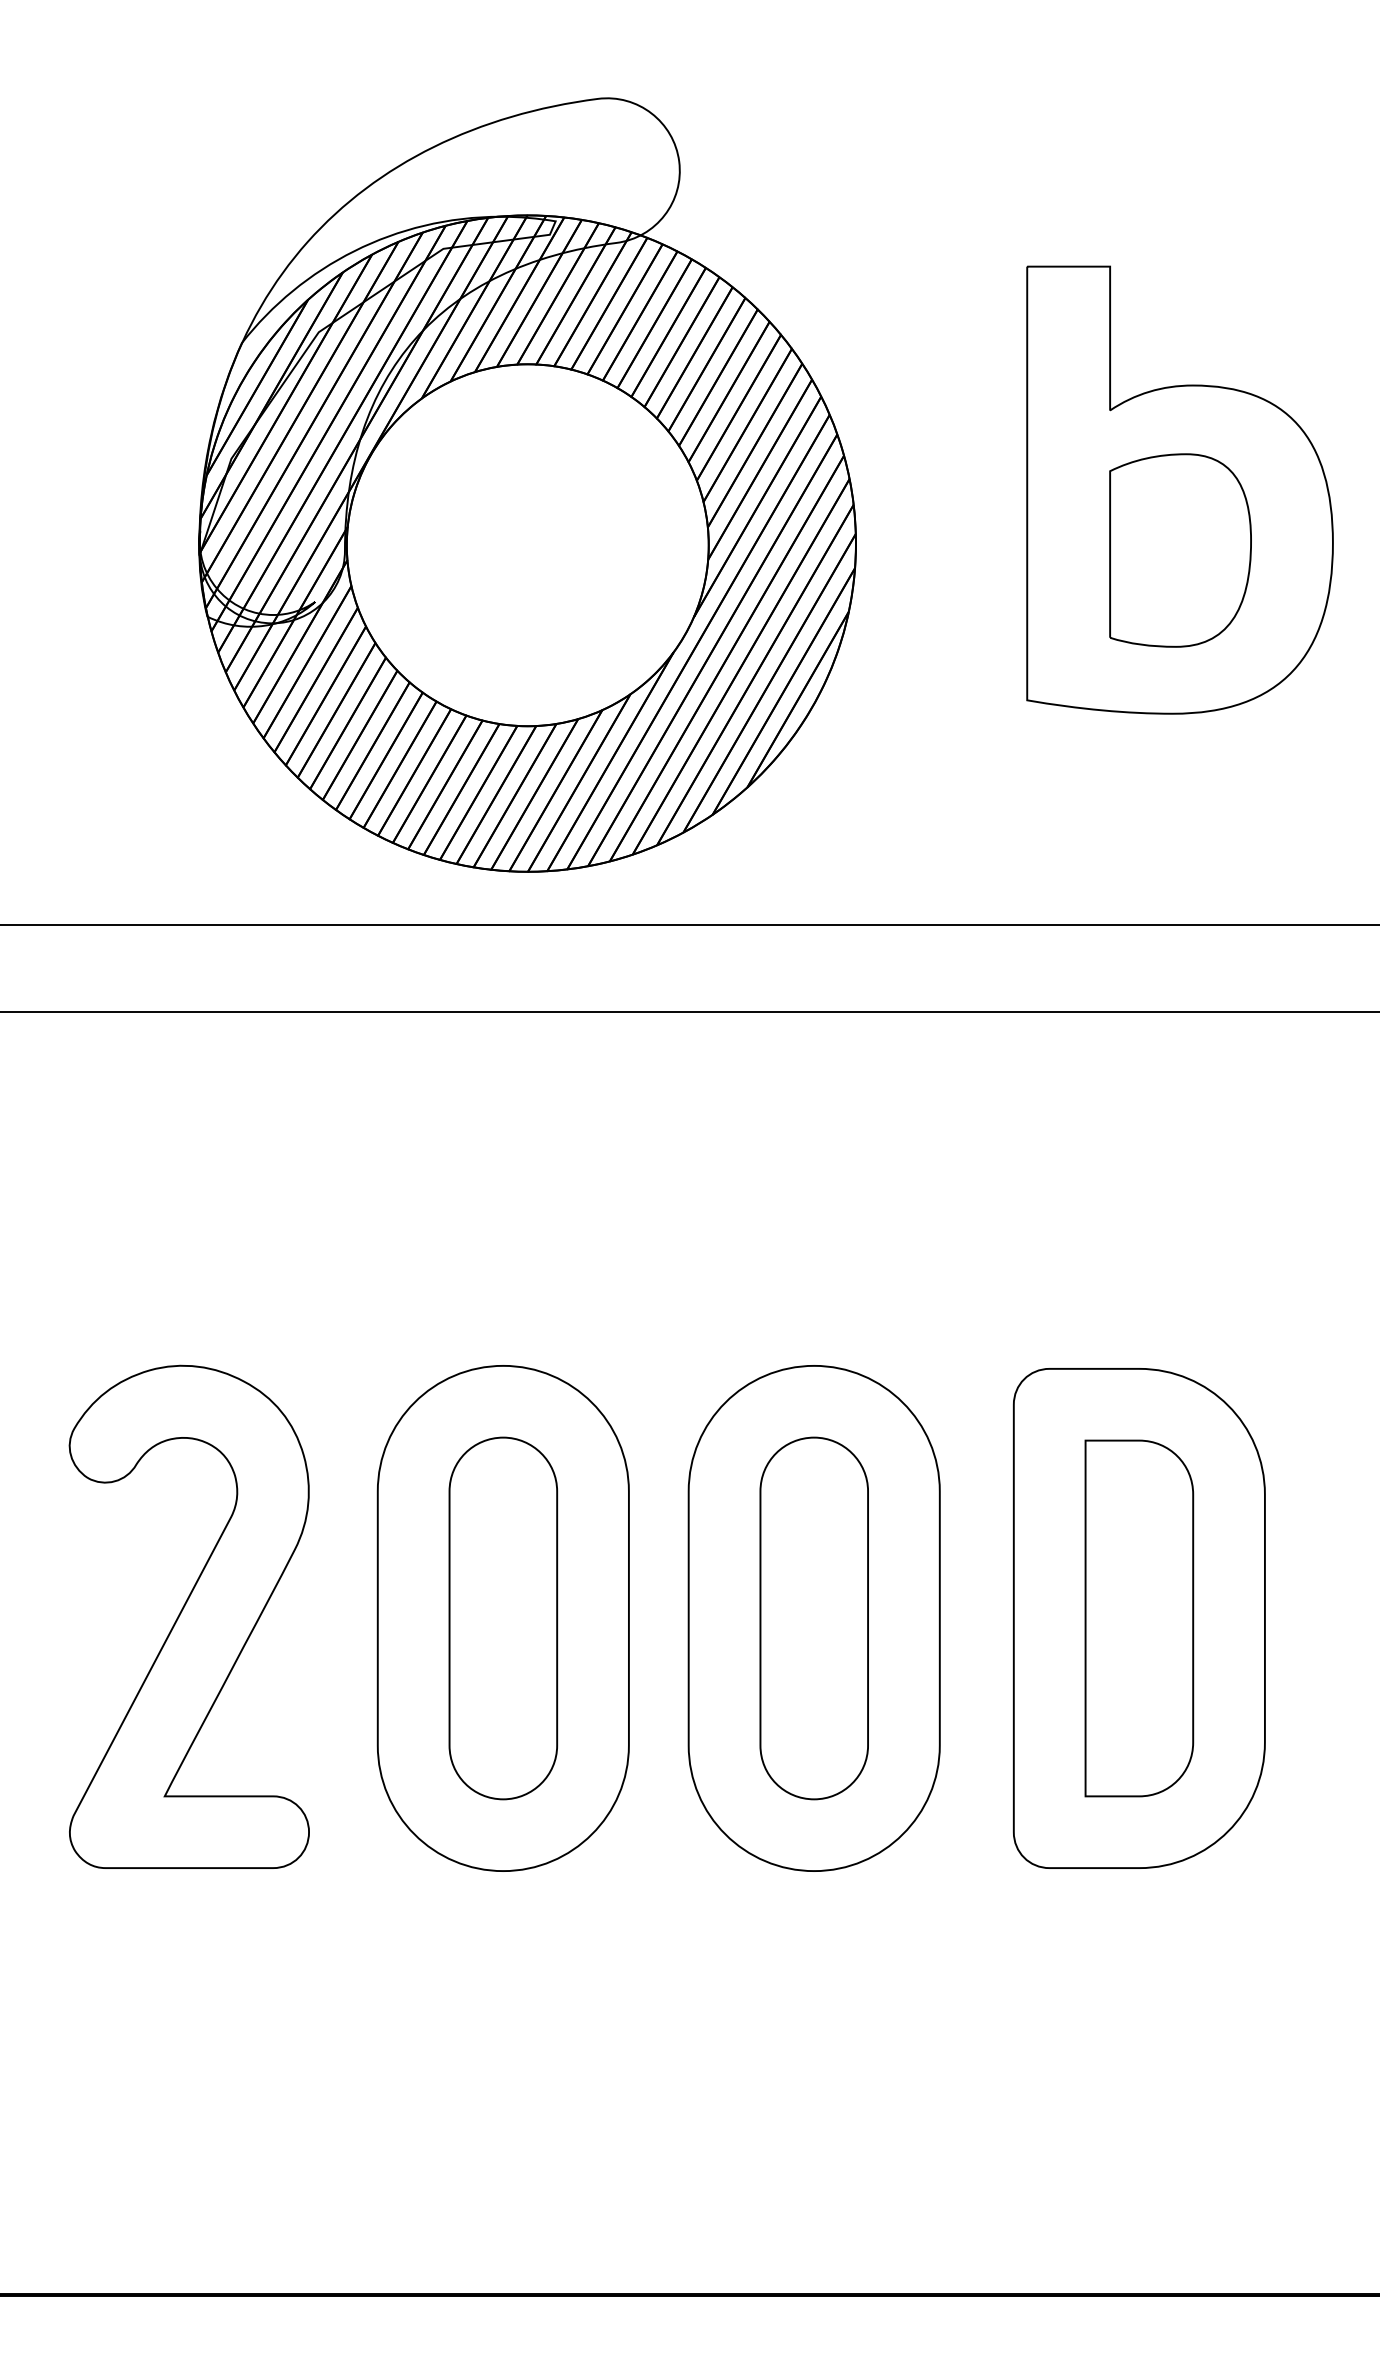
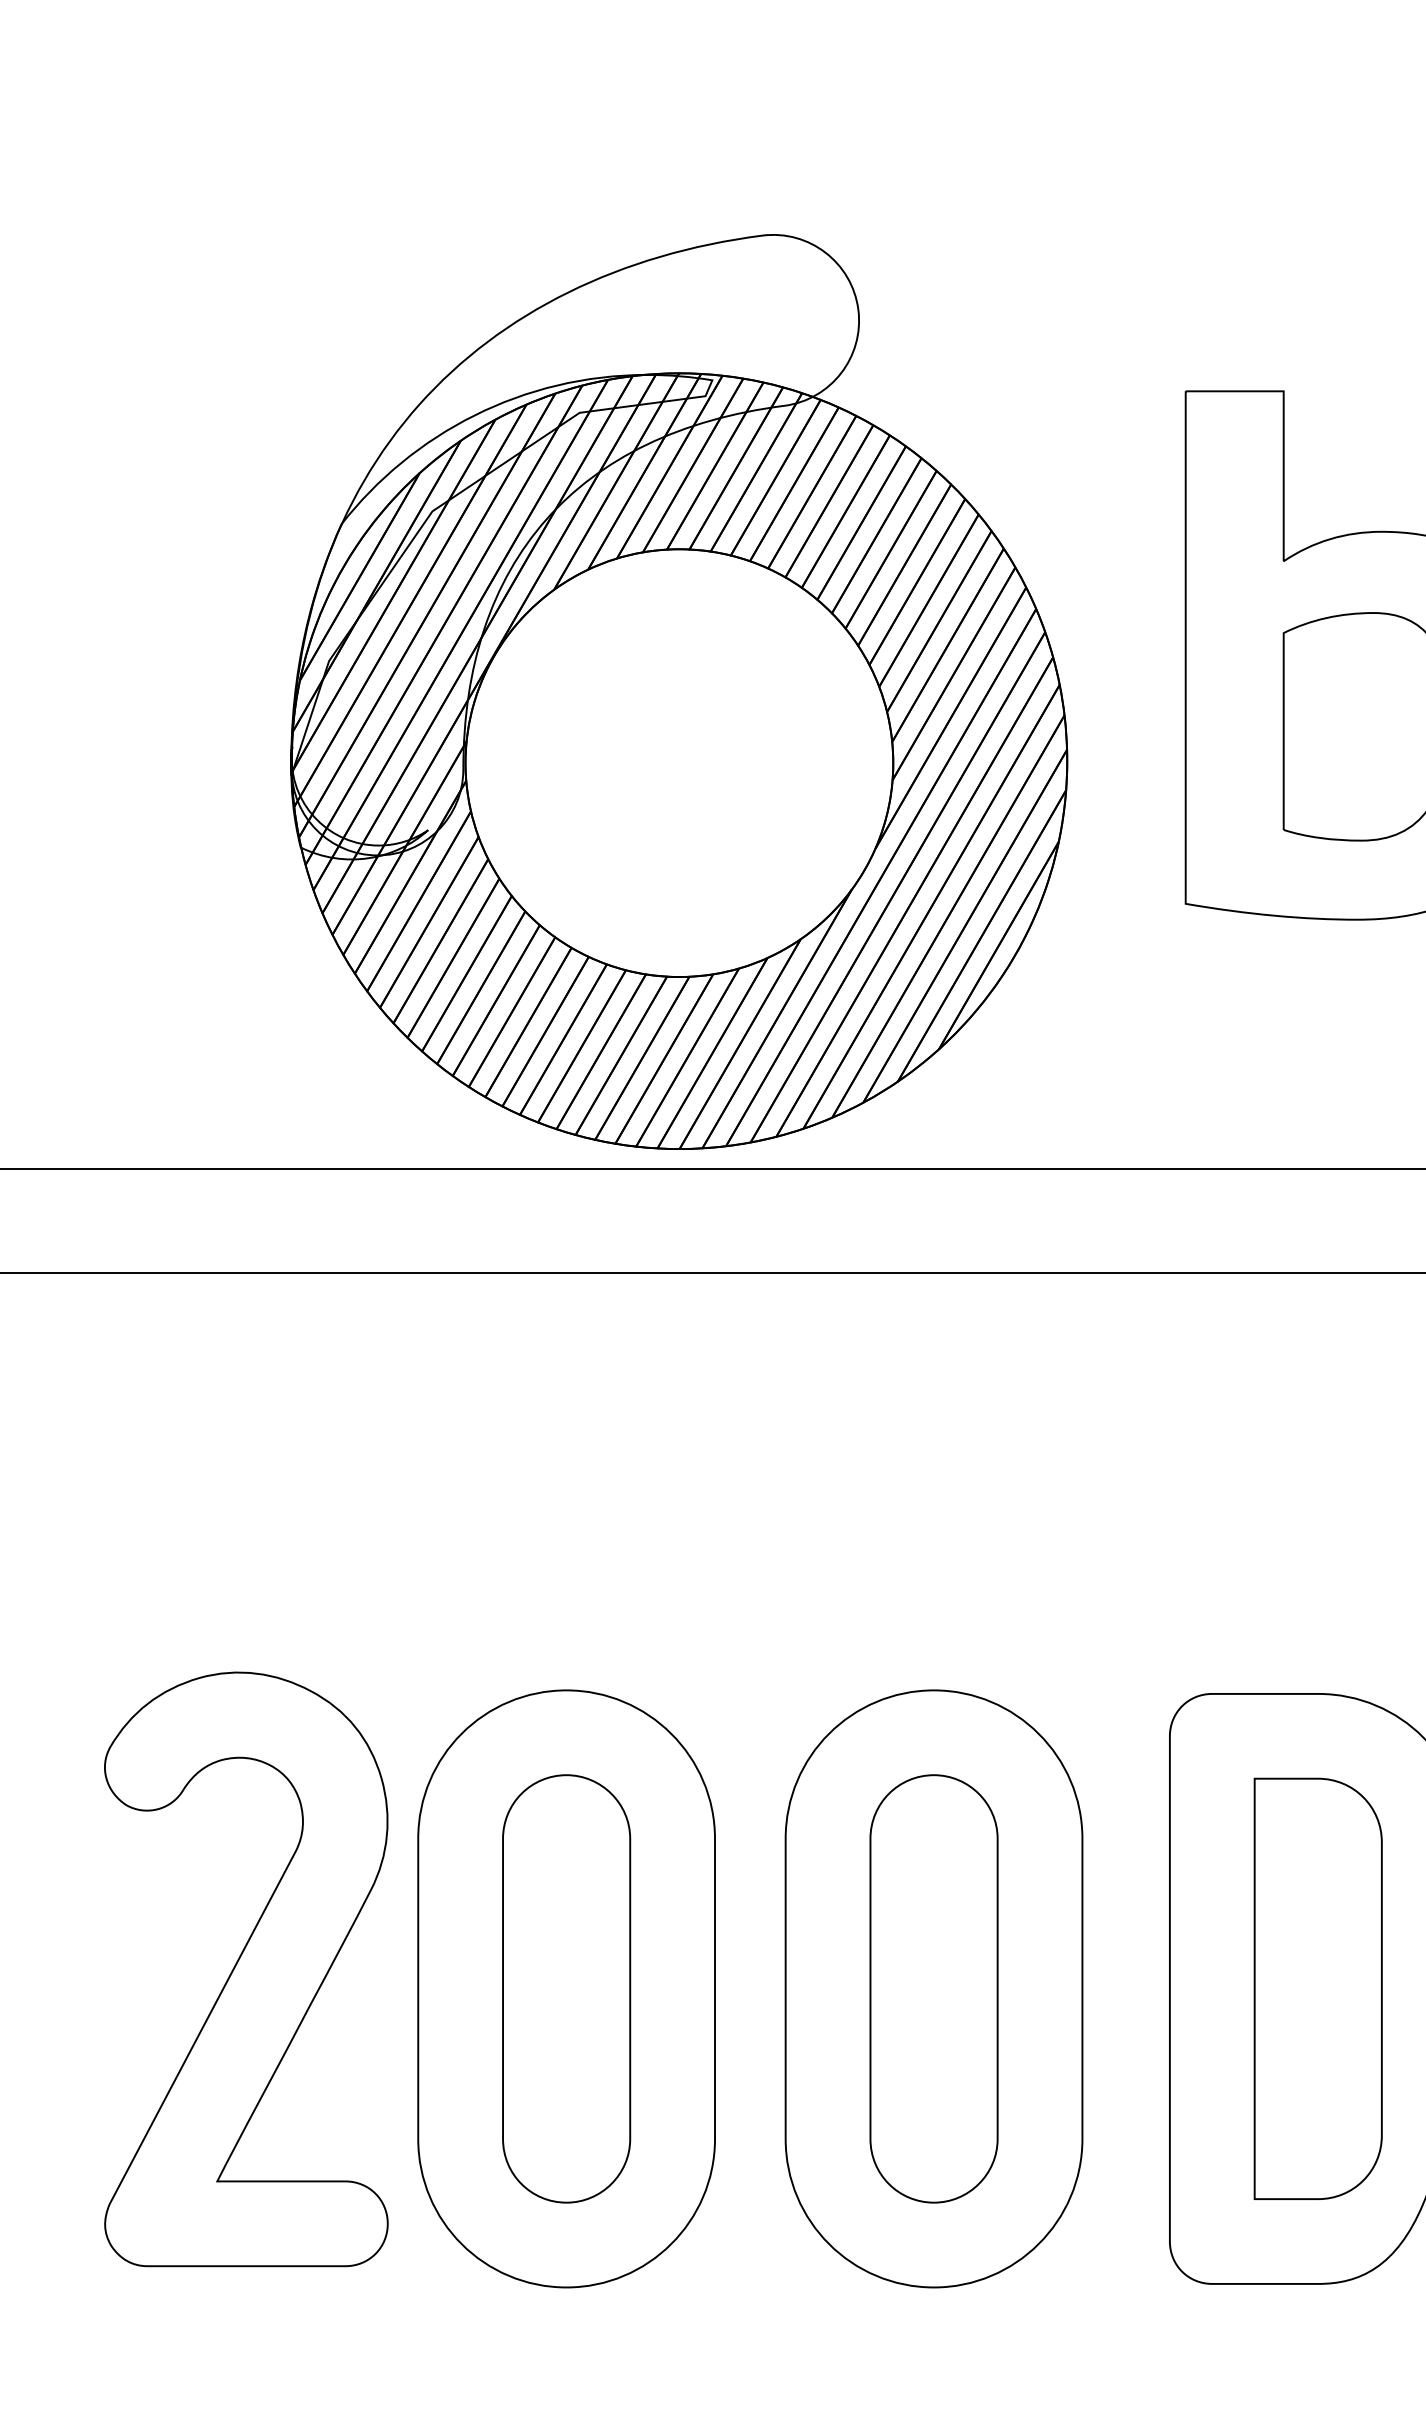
part: (527, 484) -> (679, 691), moved
part: (188, 1616) -> (245, 1968), moved

